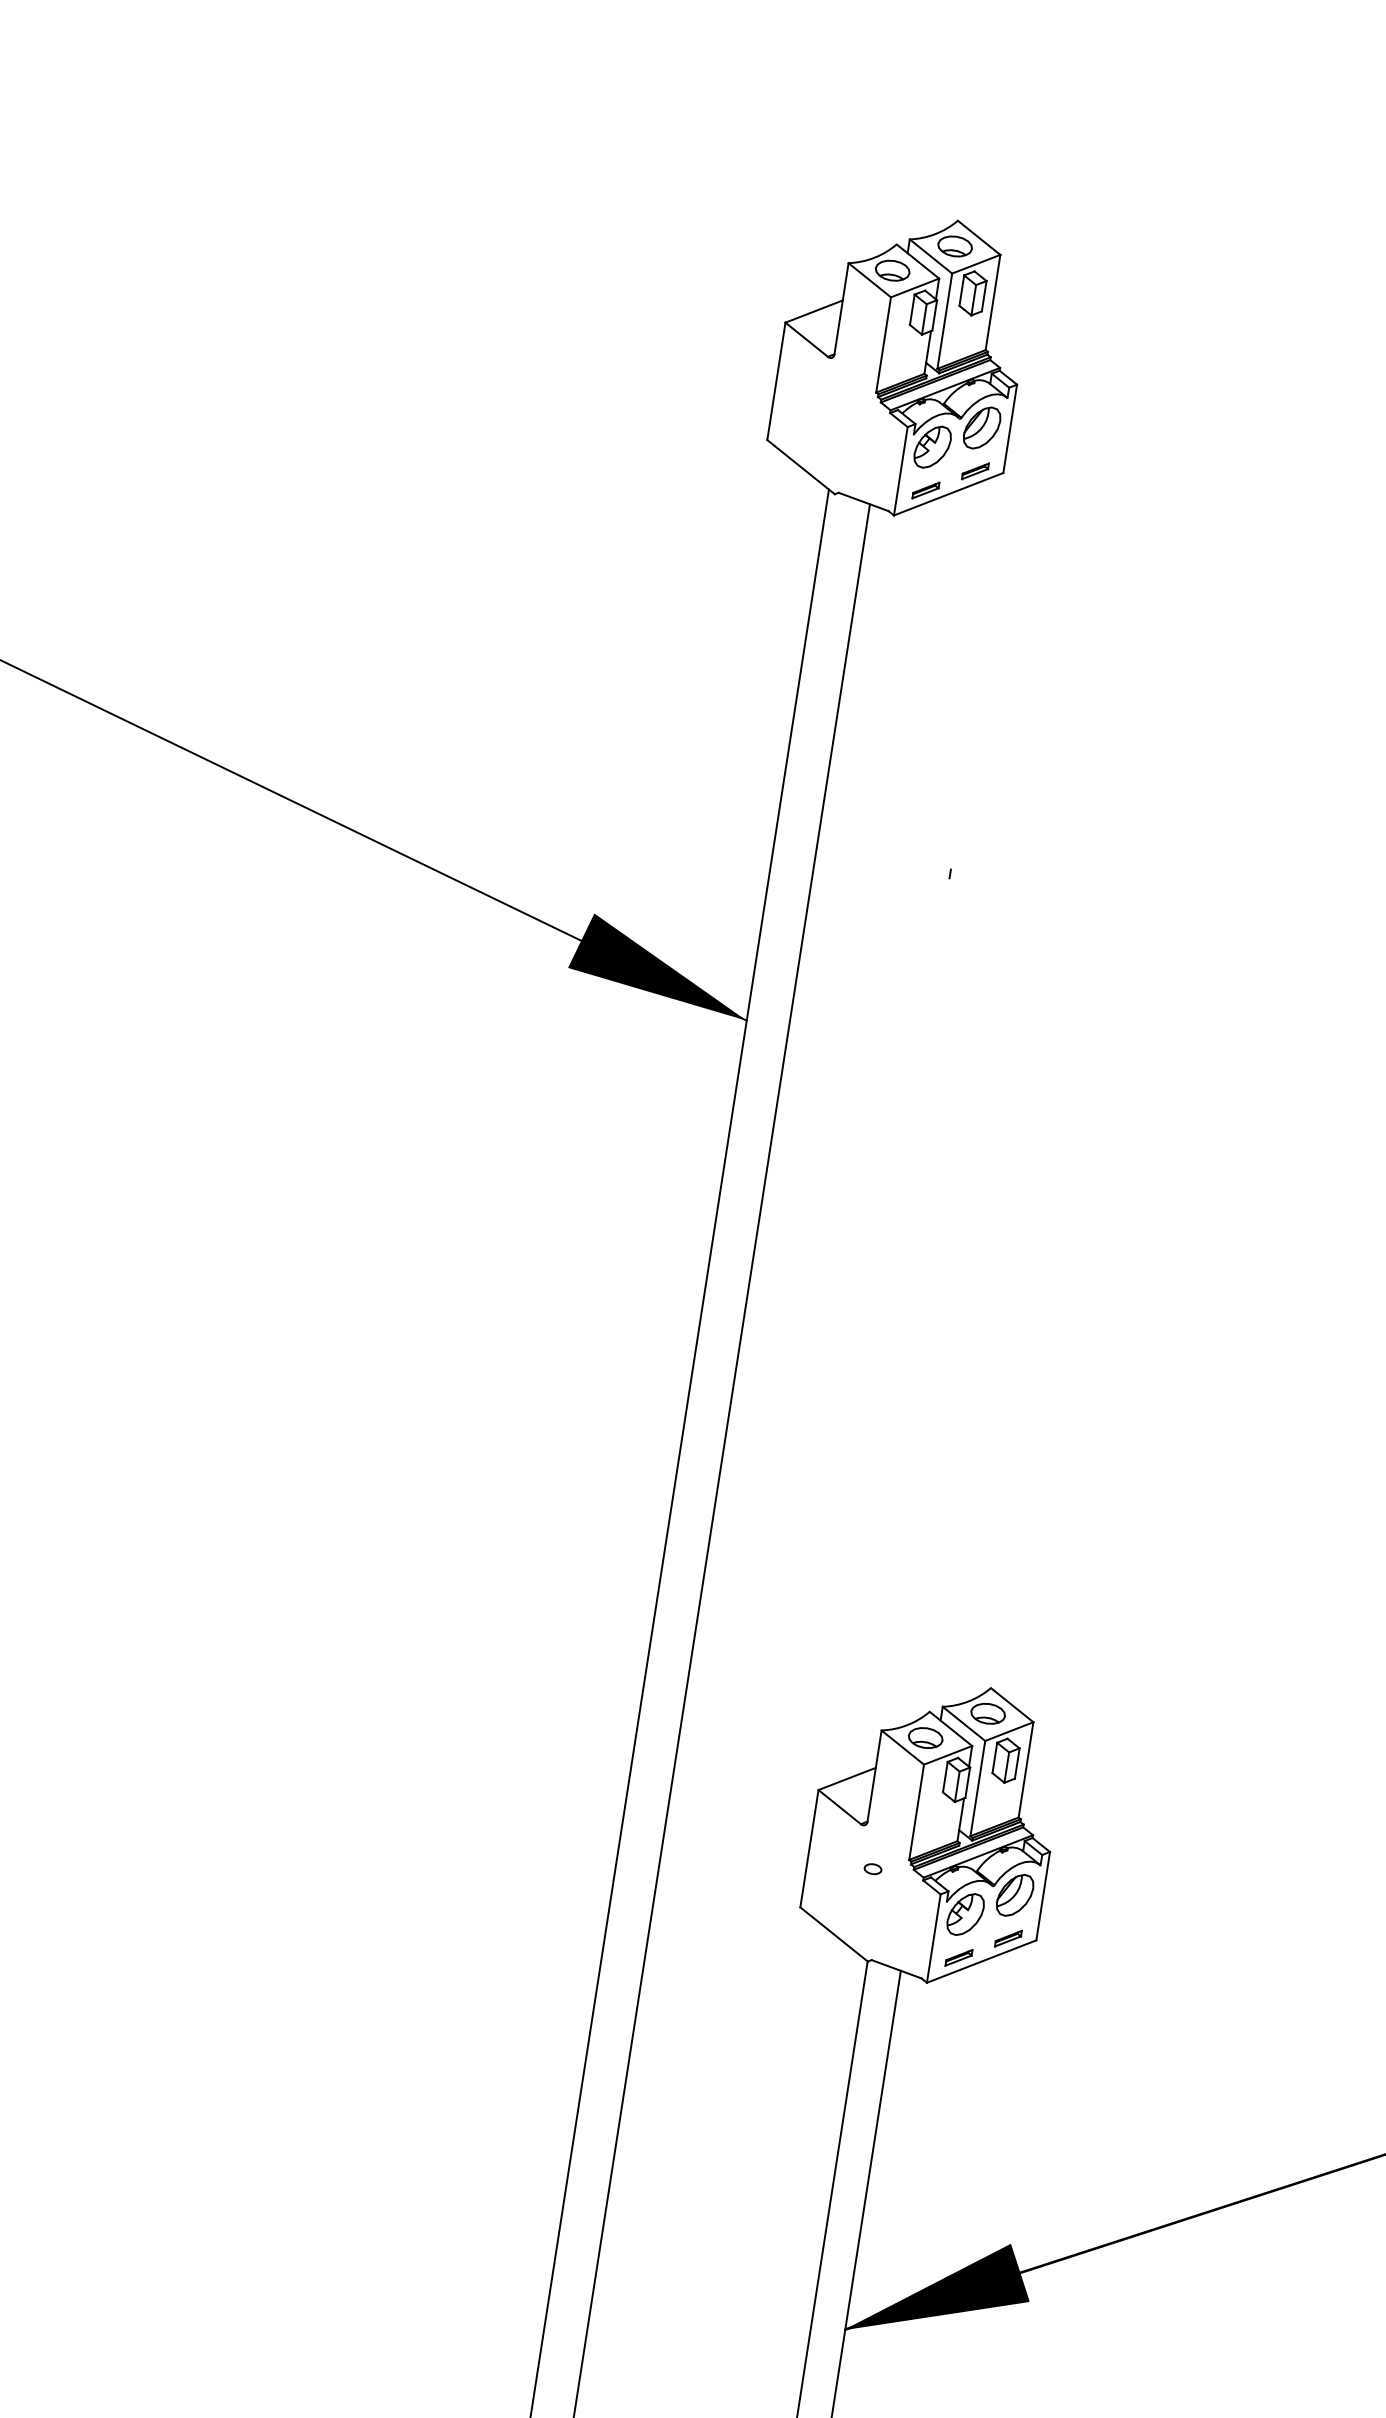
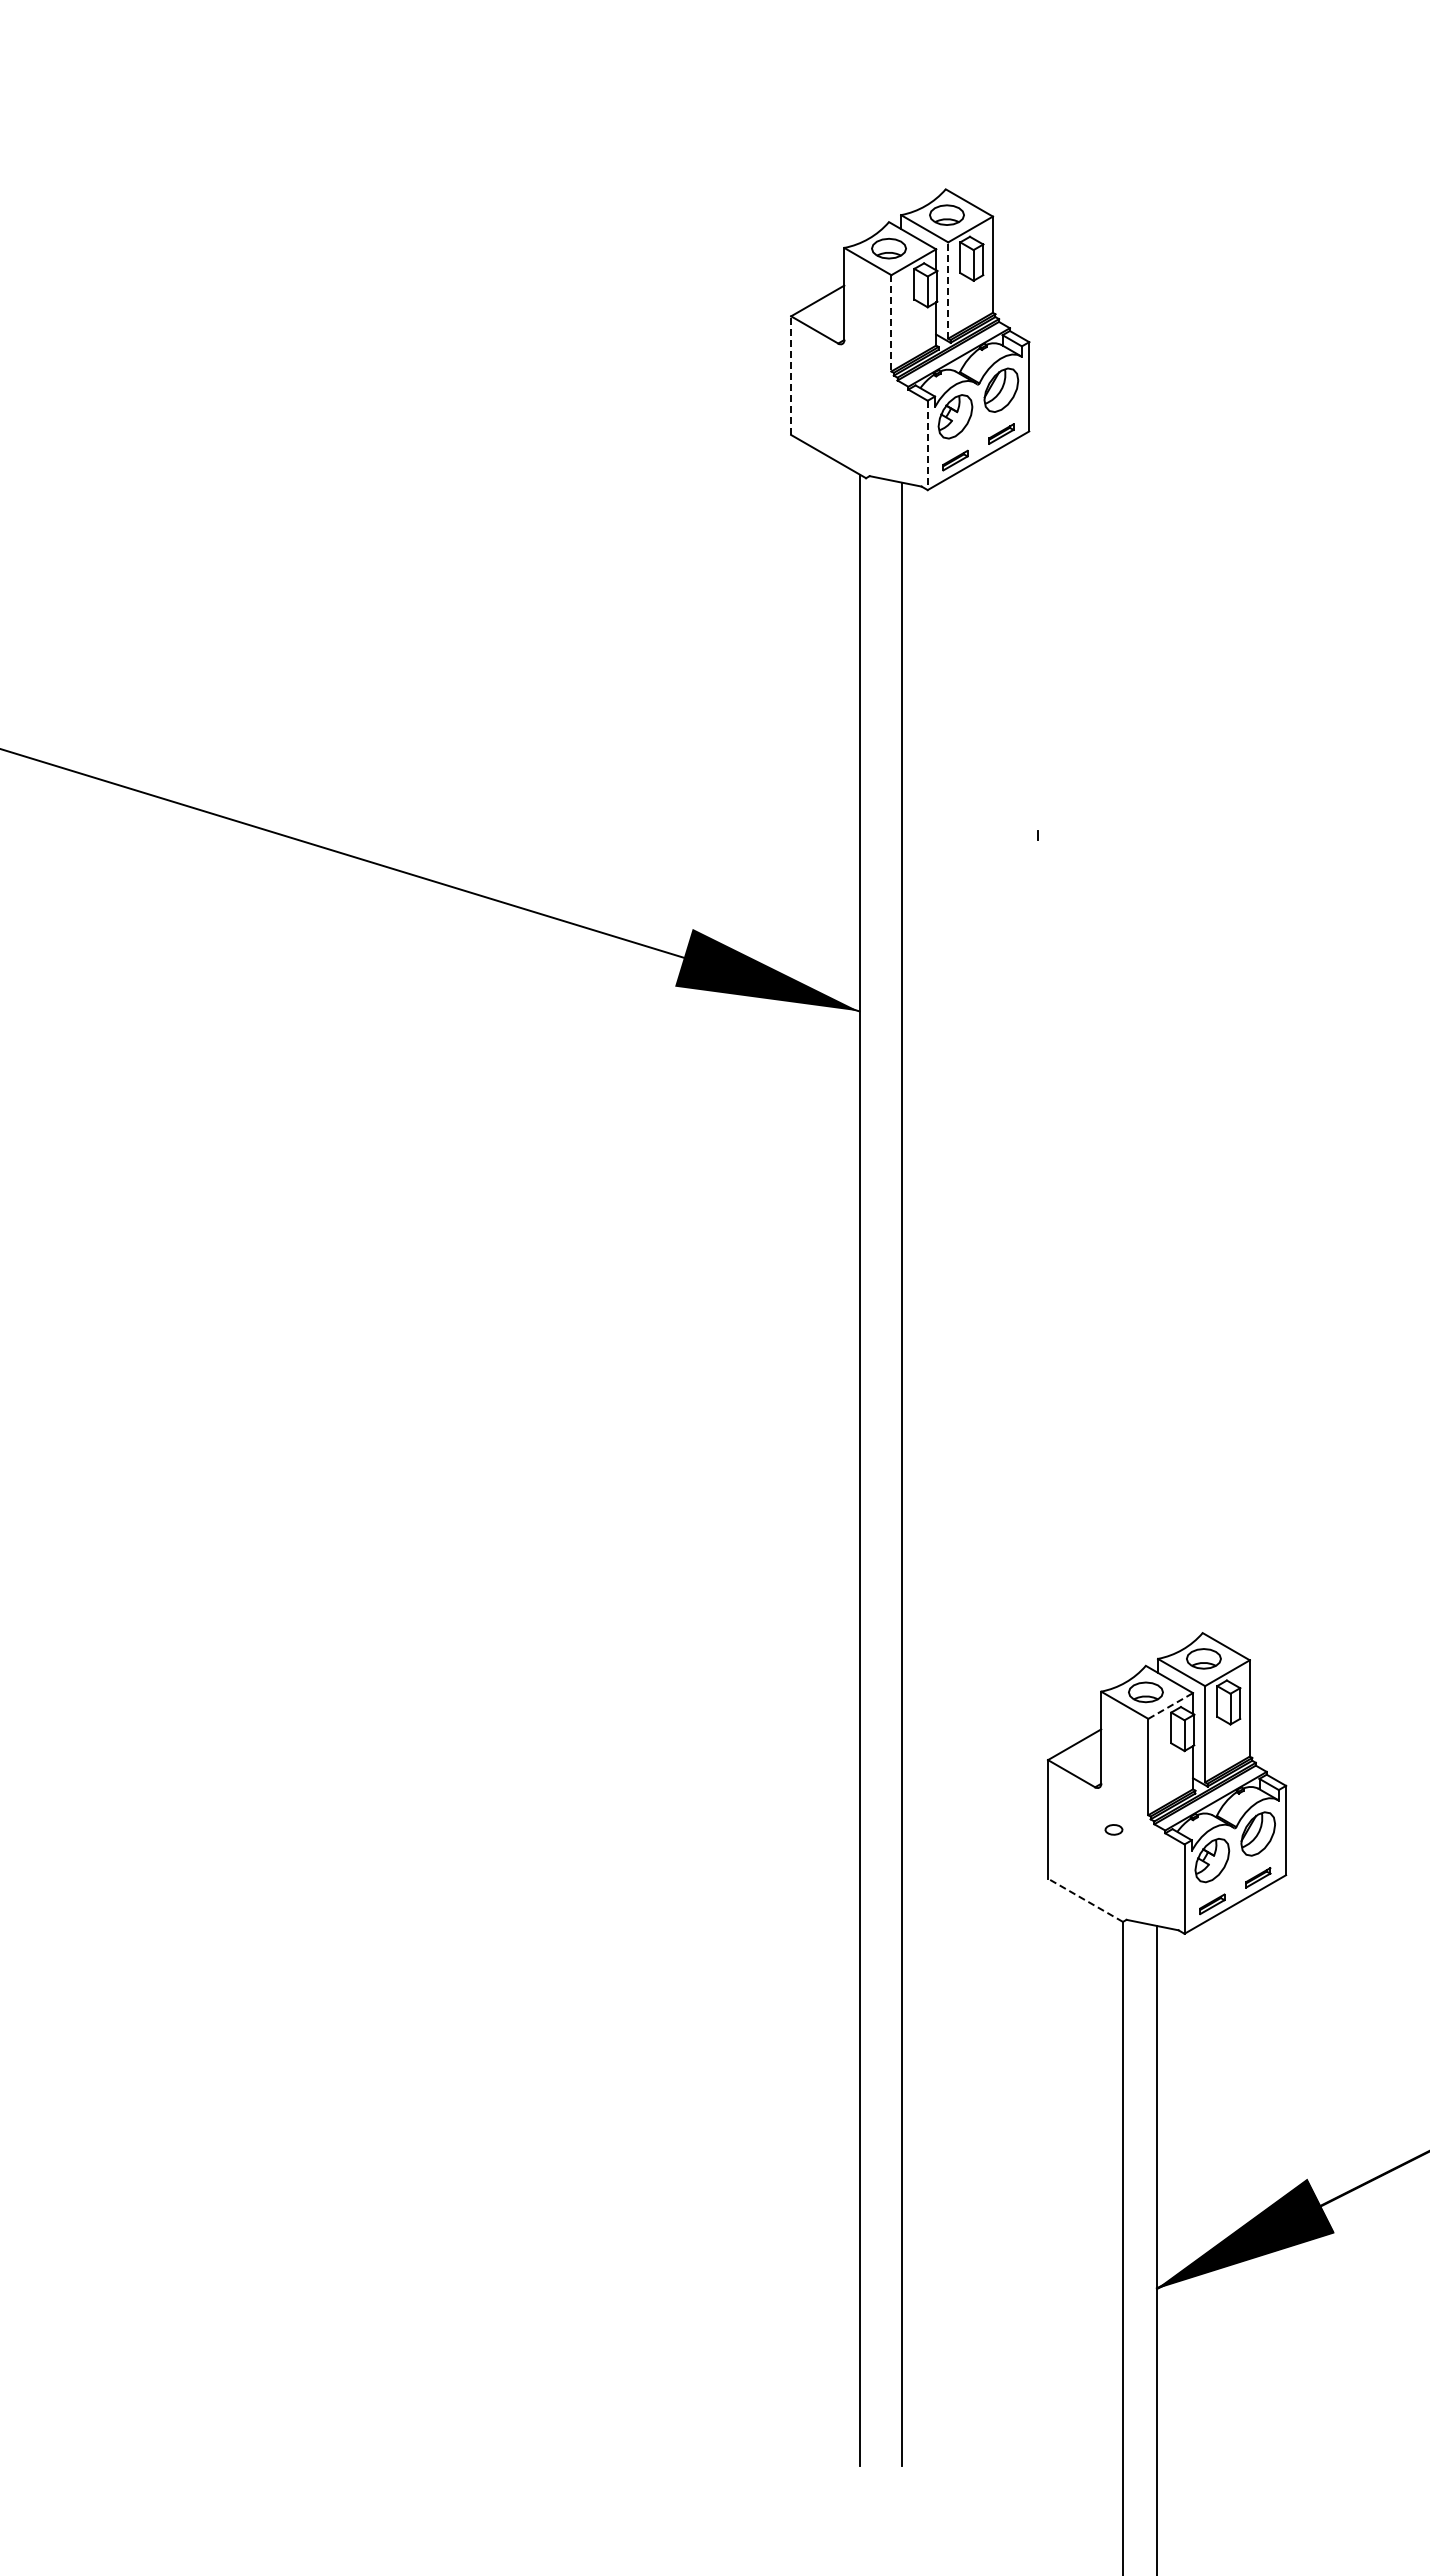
line: (945, 321) -> (948, 290), solid -> dashed
line: (883, 345) -> (891, 323), solid -> dashed
line: (776, 381) -> (791, 375), solid -> dashed
line: (900, 471) -> (927, 445), solid -> dashed
line: (948, 1754) -> (1170, 1705), solid -> dashed
line: (834, 1934) -> (1085, 1900), solid -> dashed

